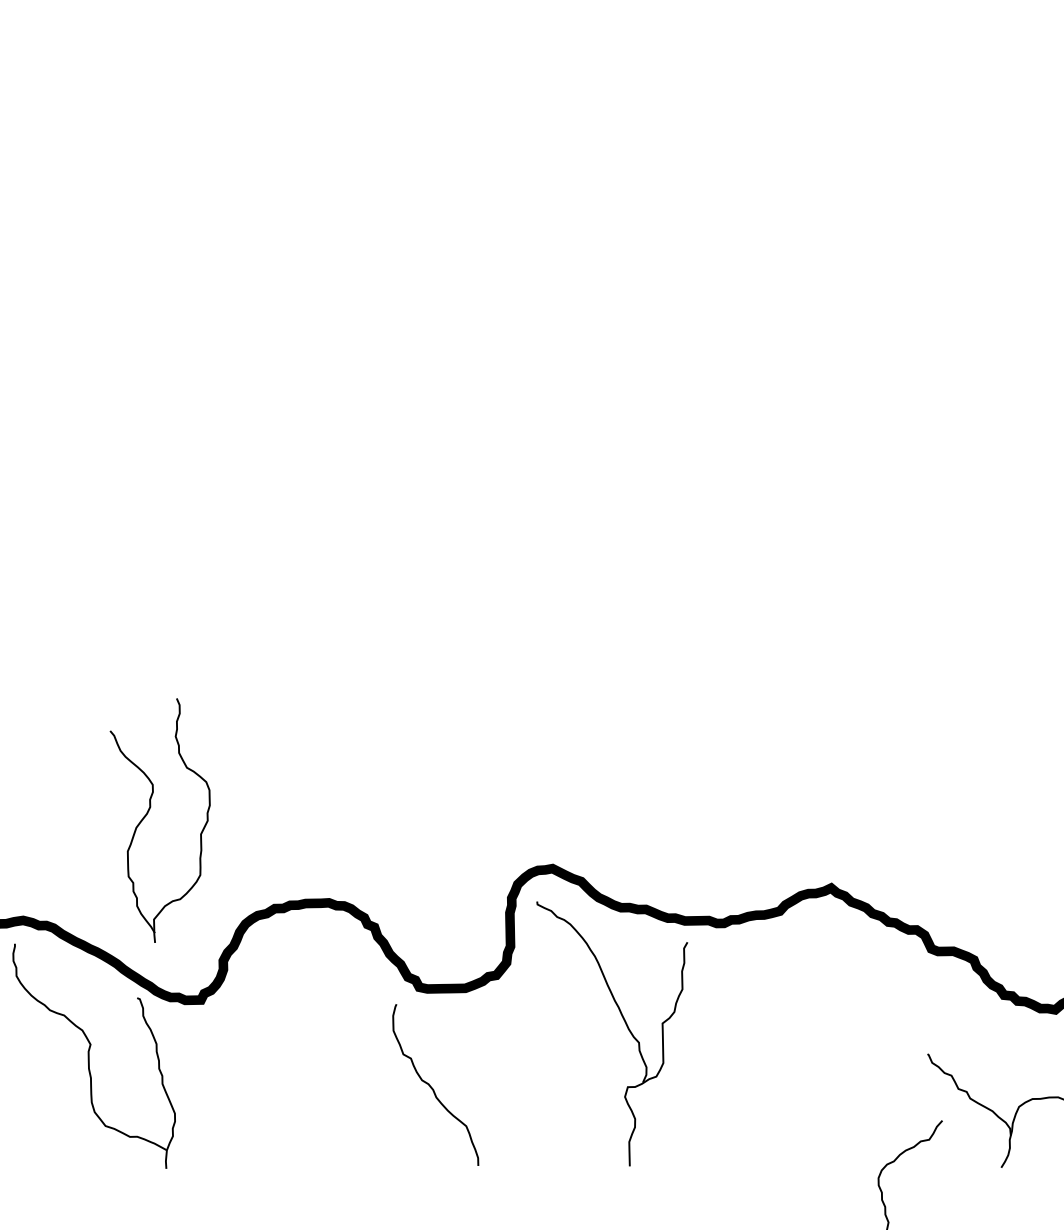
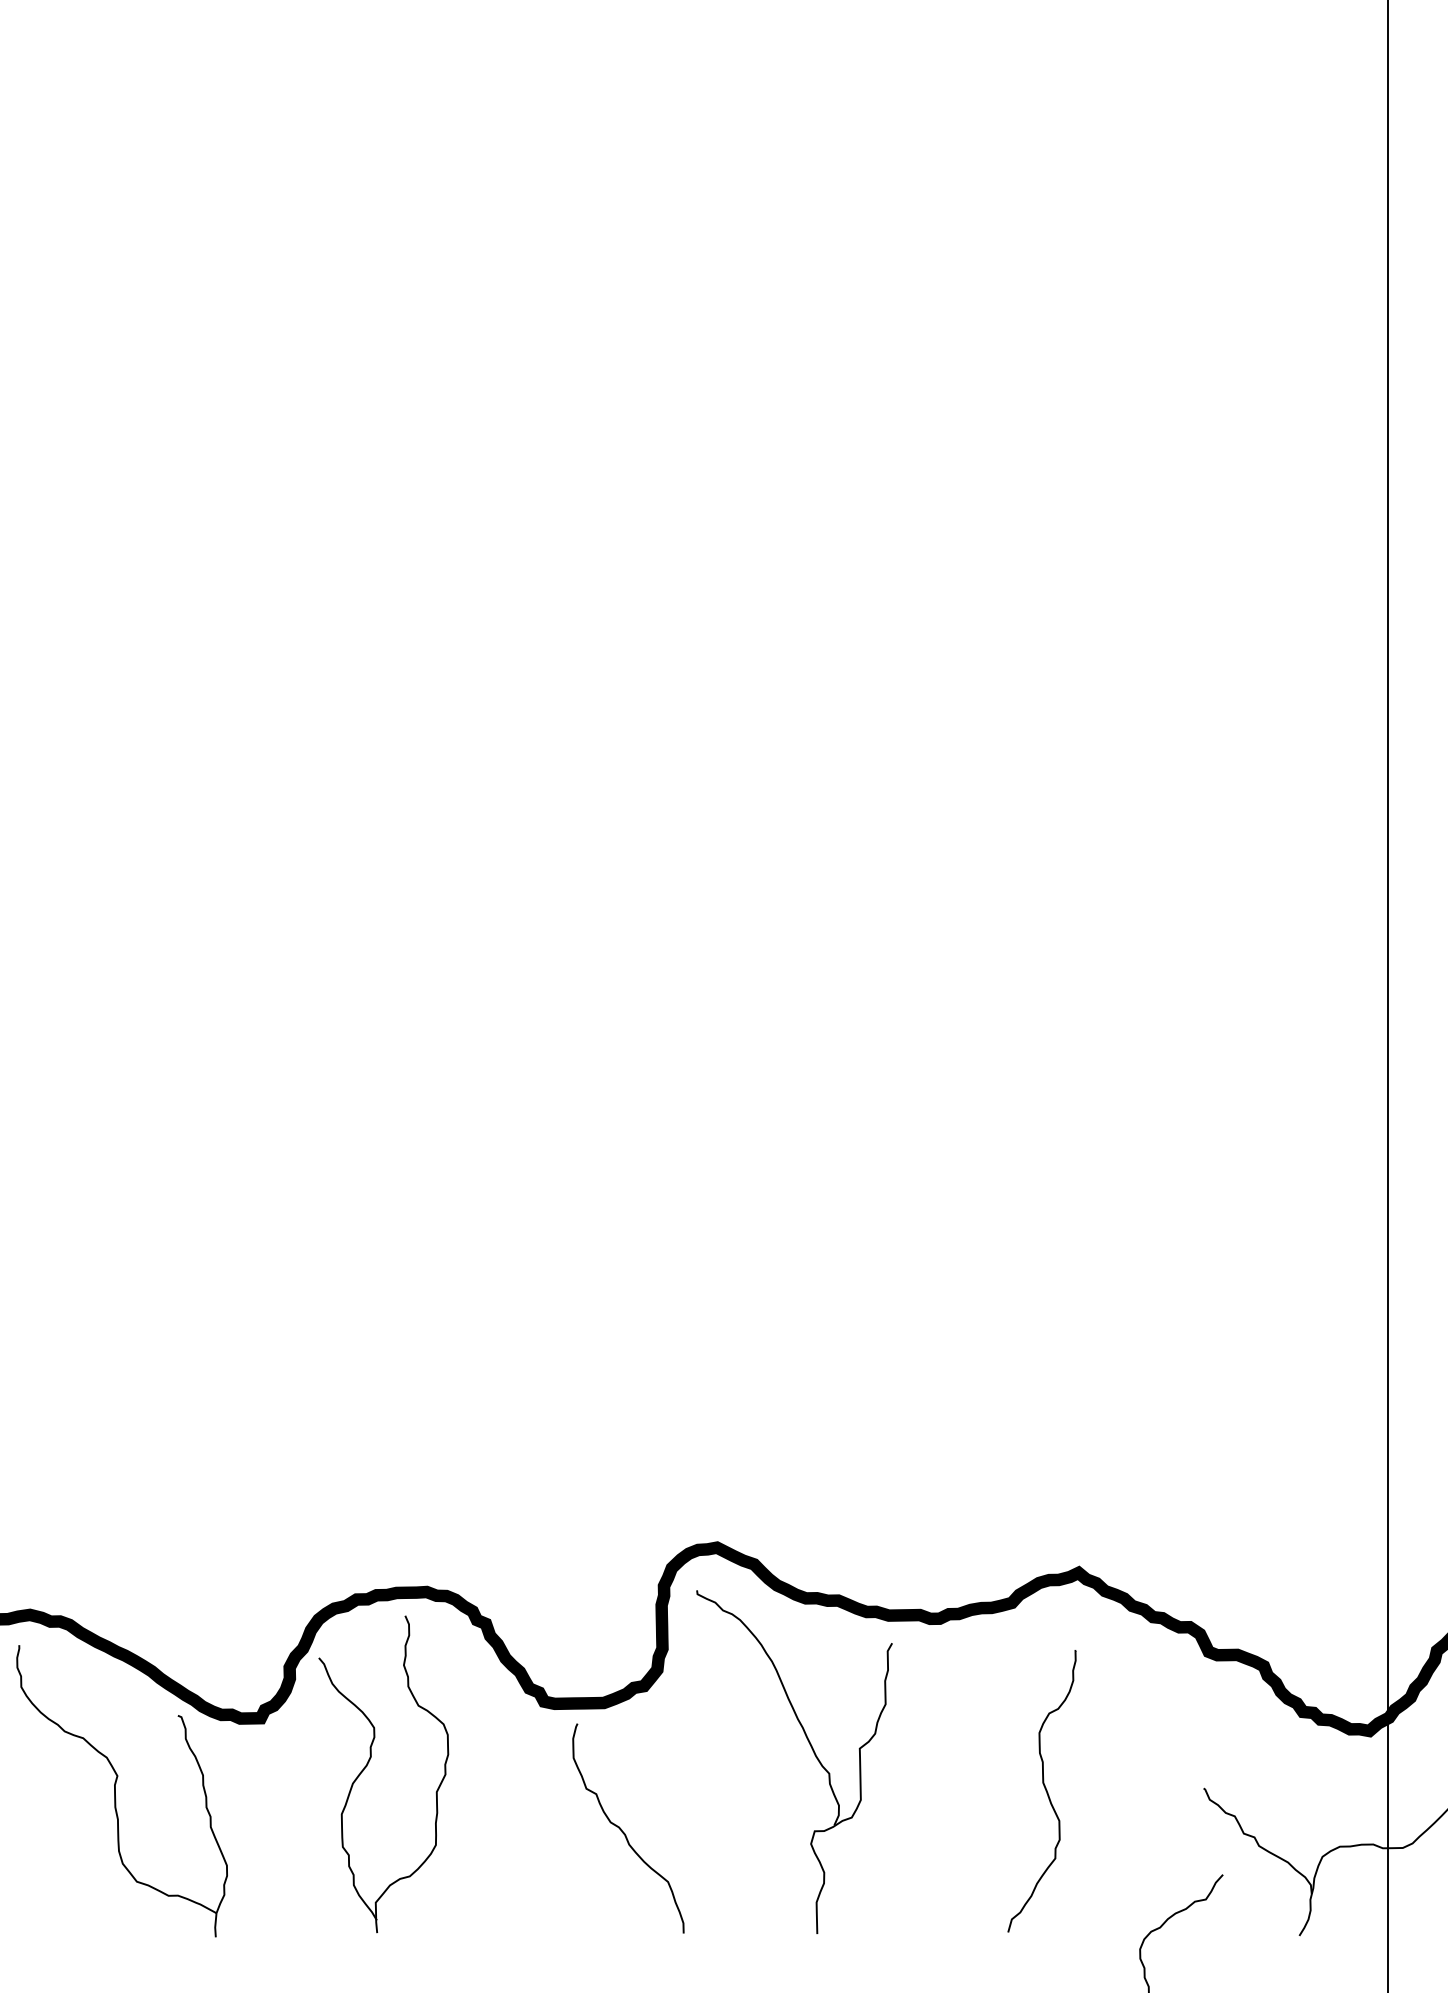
part: (147, 814) -> (367, 1766), moved
curve: (805, 1056) -> (1045, 1791), added
curve: (432, 1088) -> (624, 1832), moved

